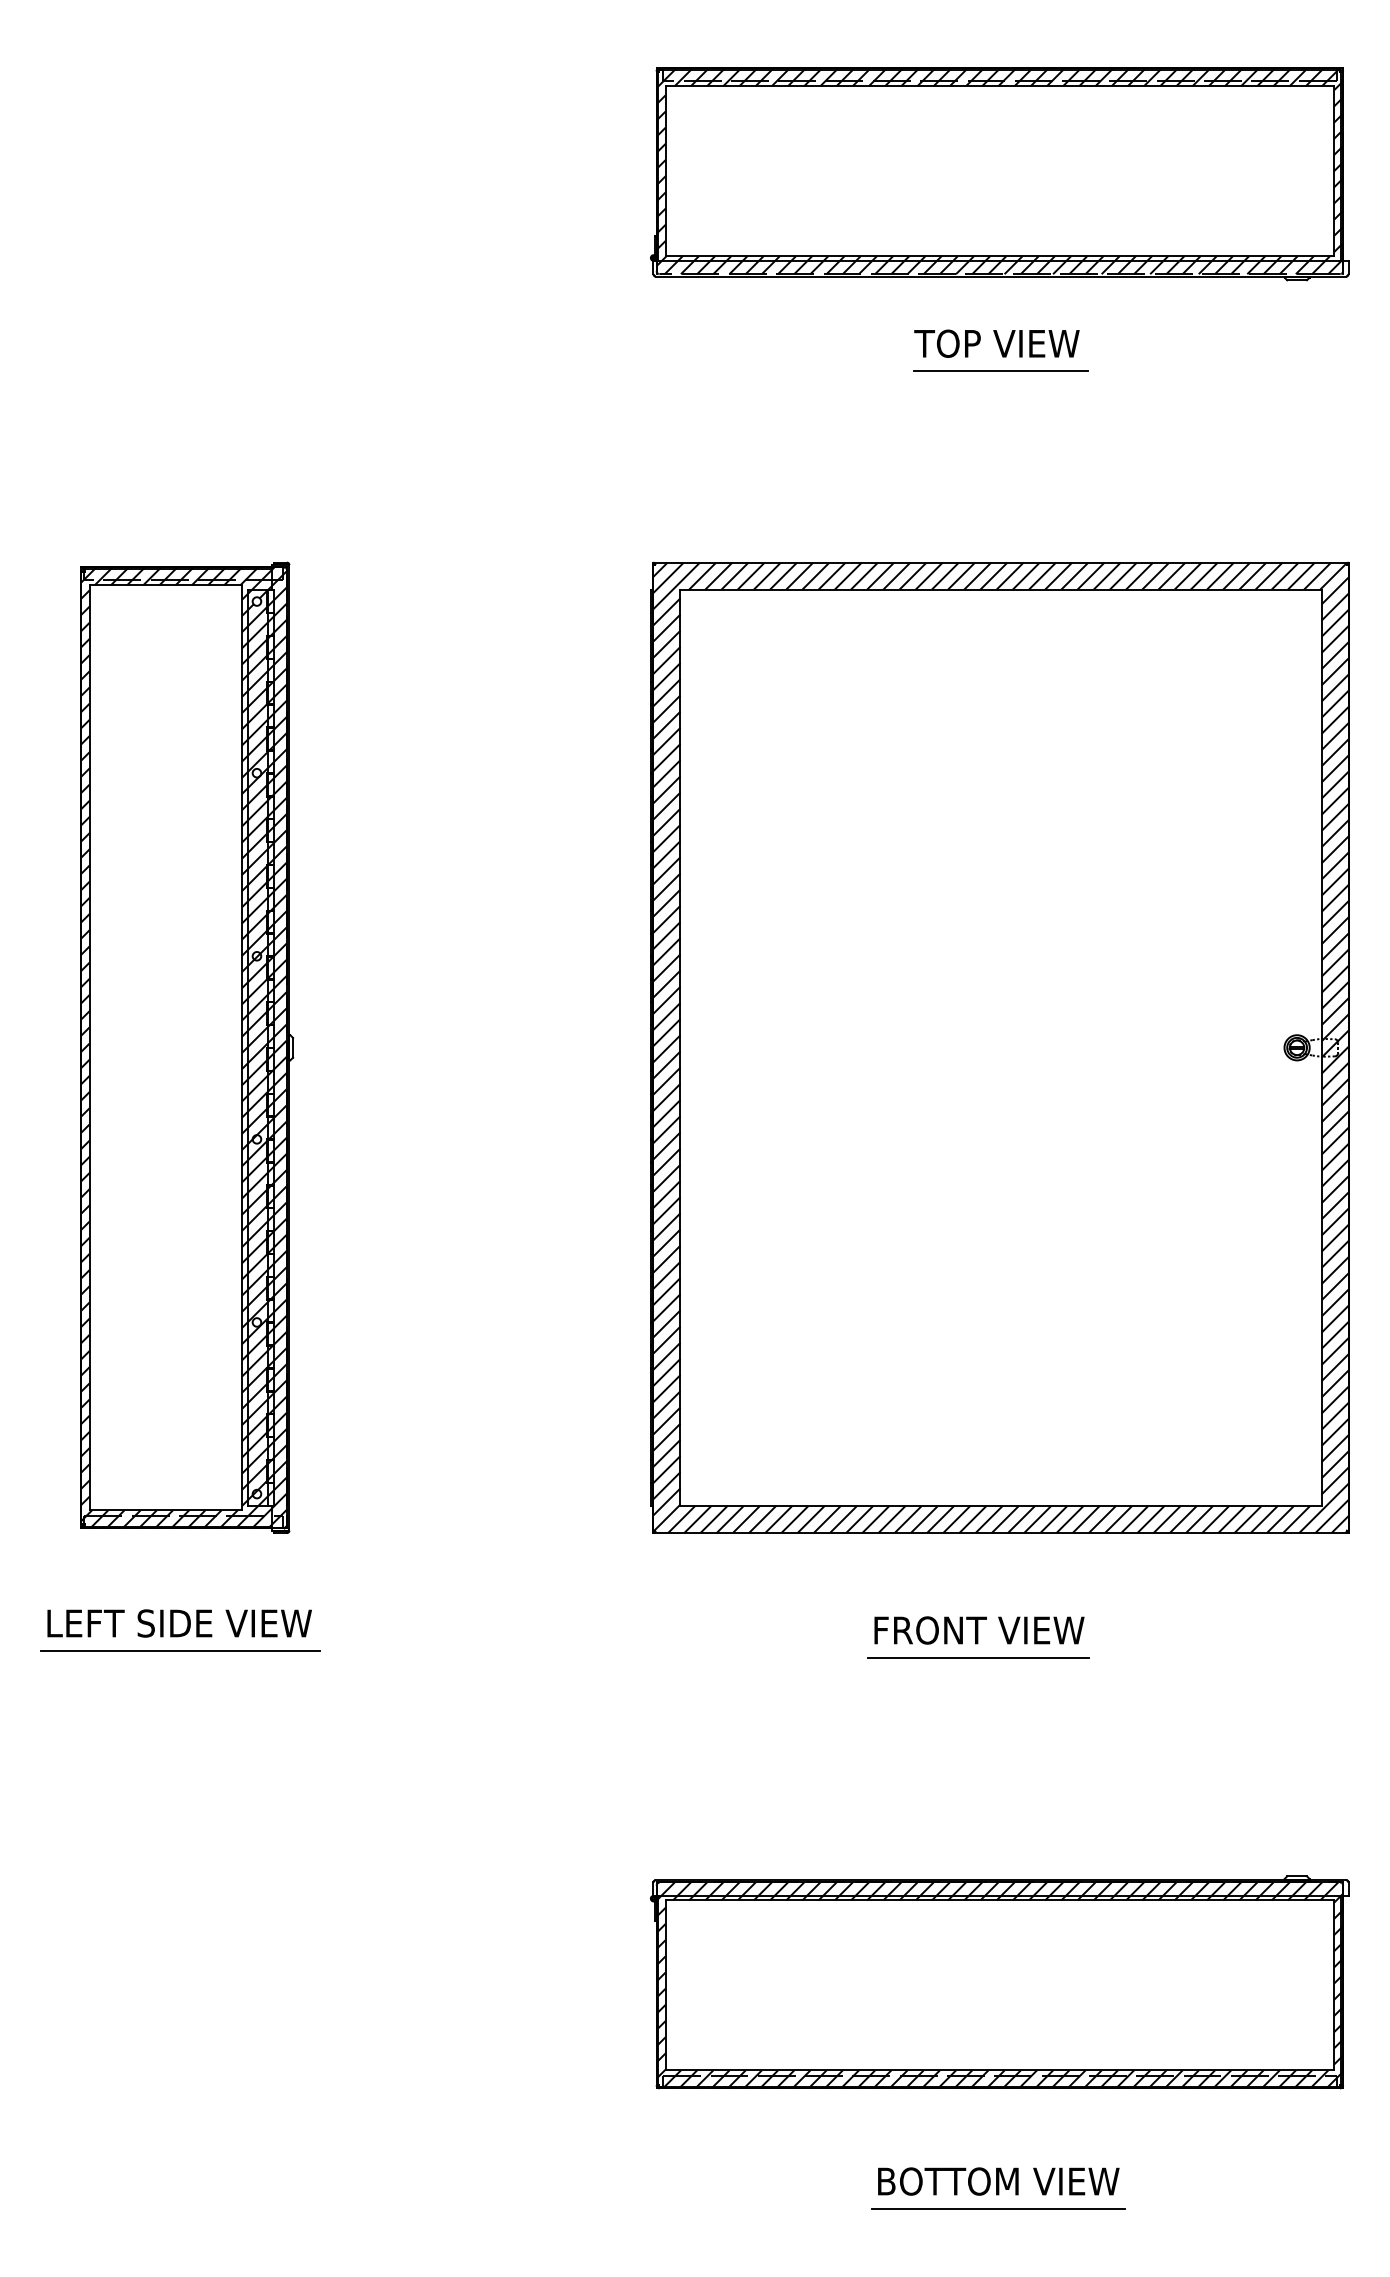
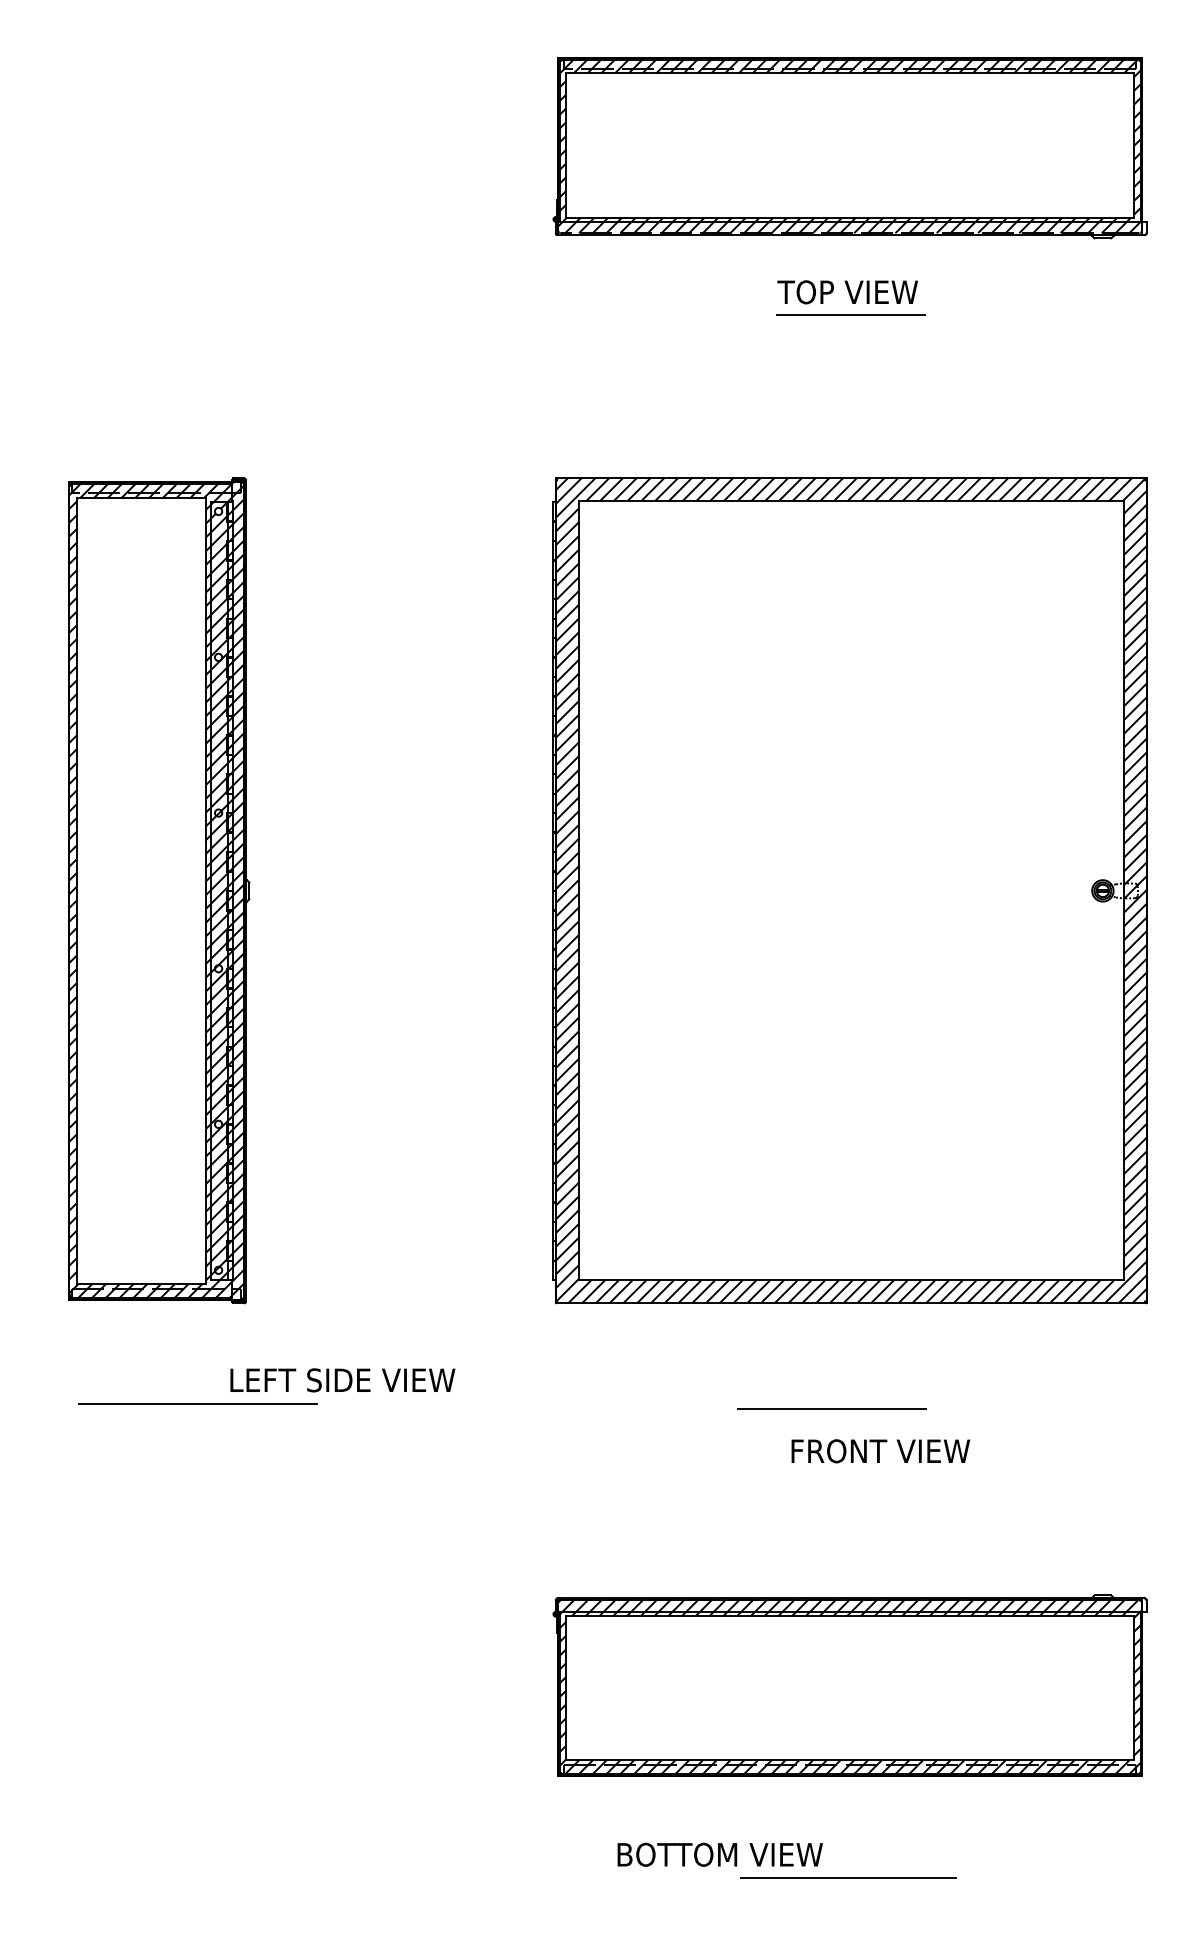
text: (179, 1623) -> (342, 1380), moved
text: (979, 1630) -> (880, 1451), moved
line: (180, 1650) -> (197, 1403), moved
text: (997, 2181) -> (719, 1854), moved

